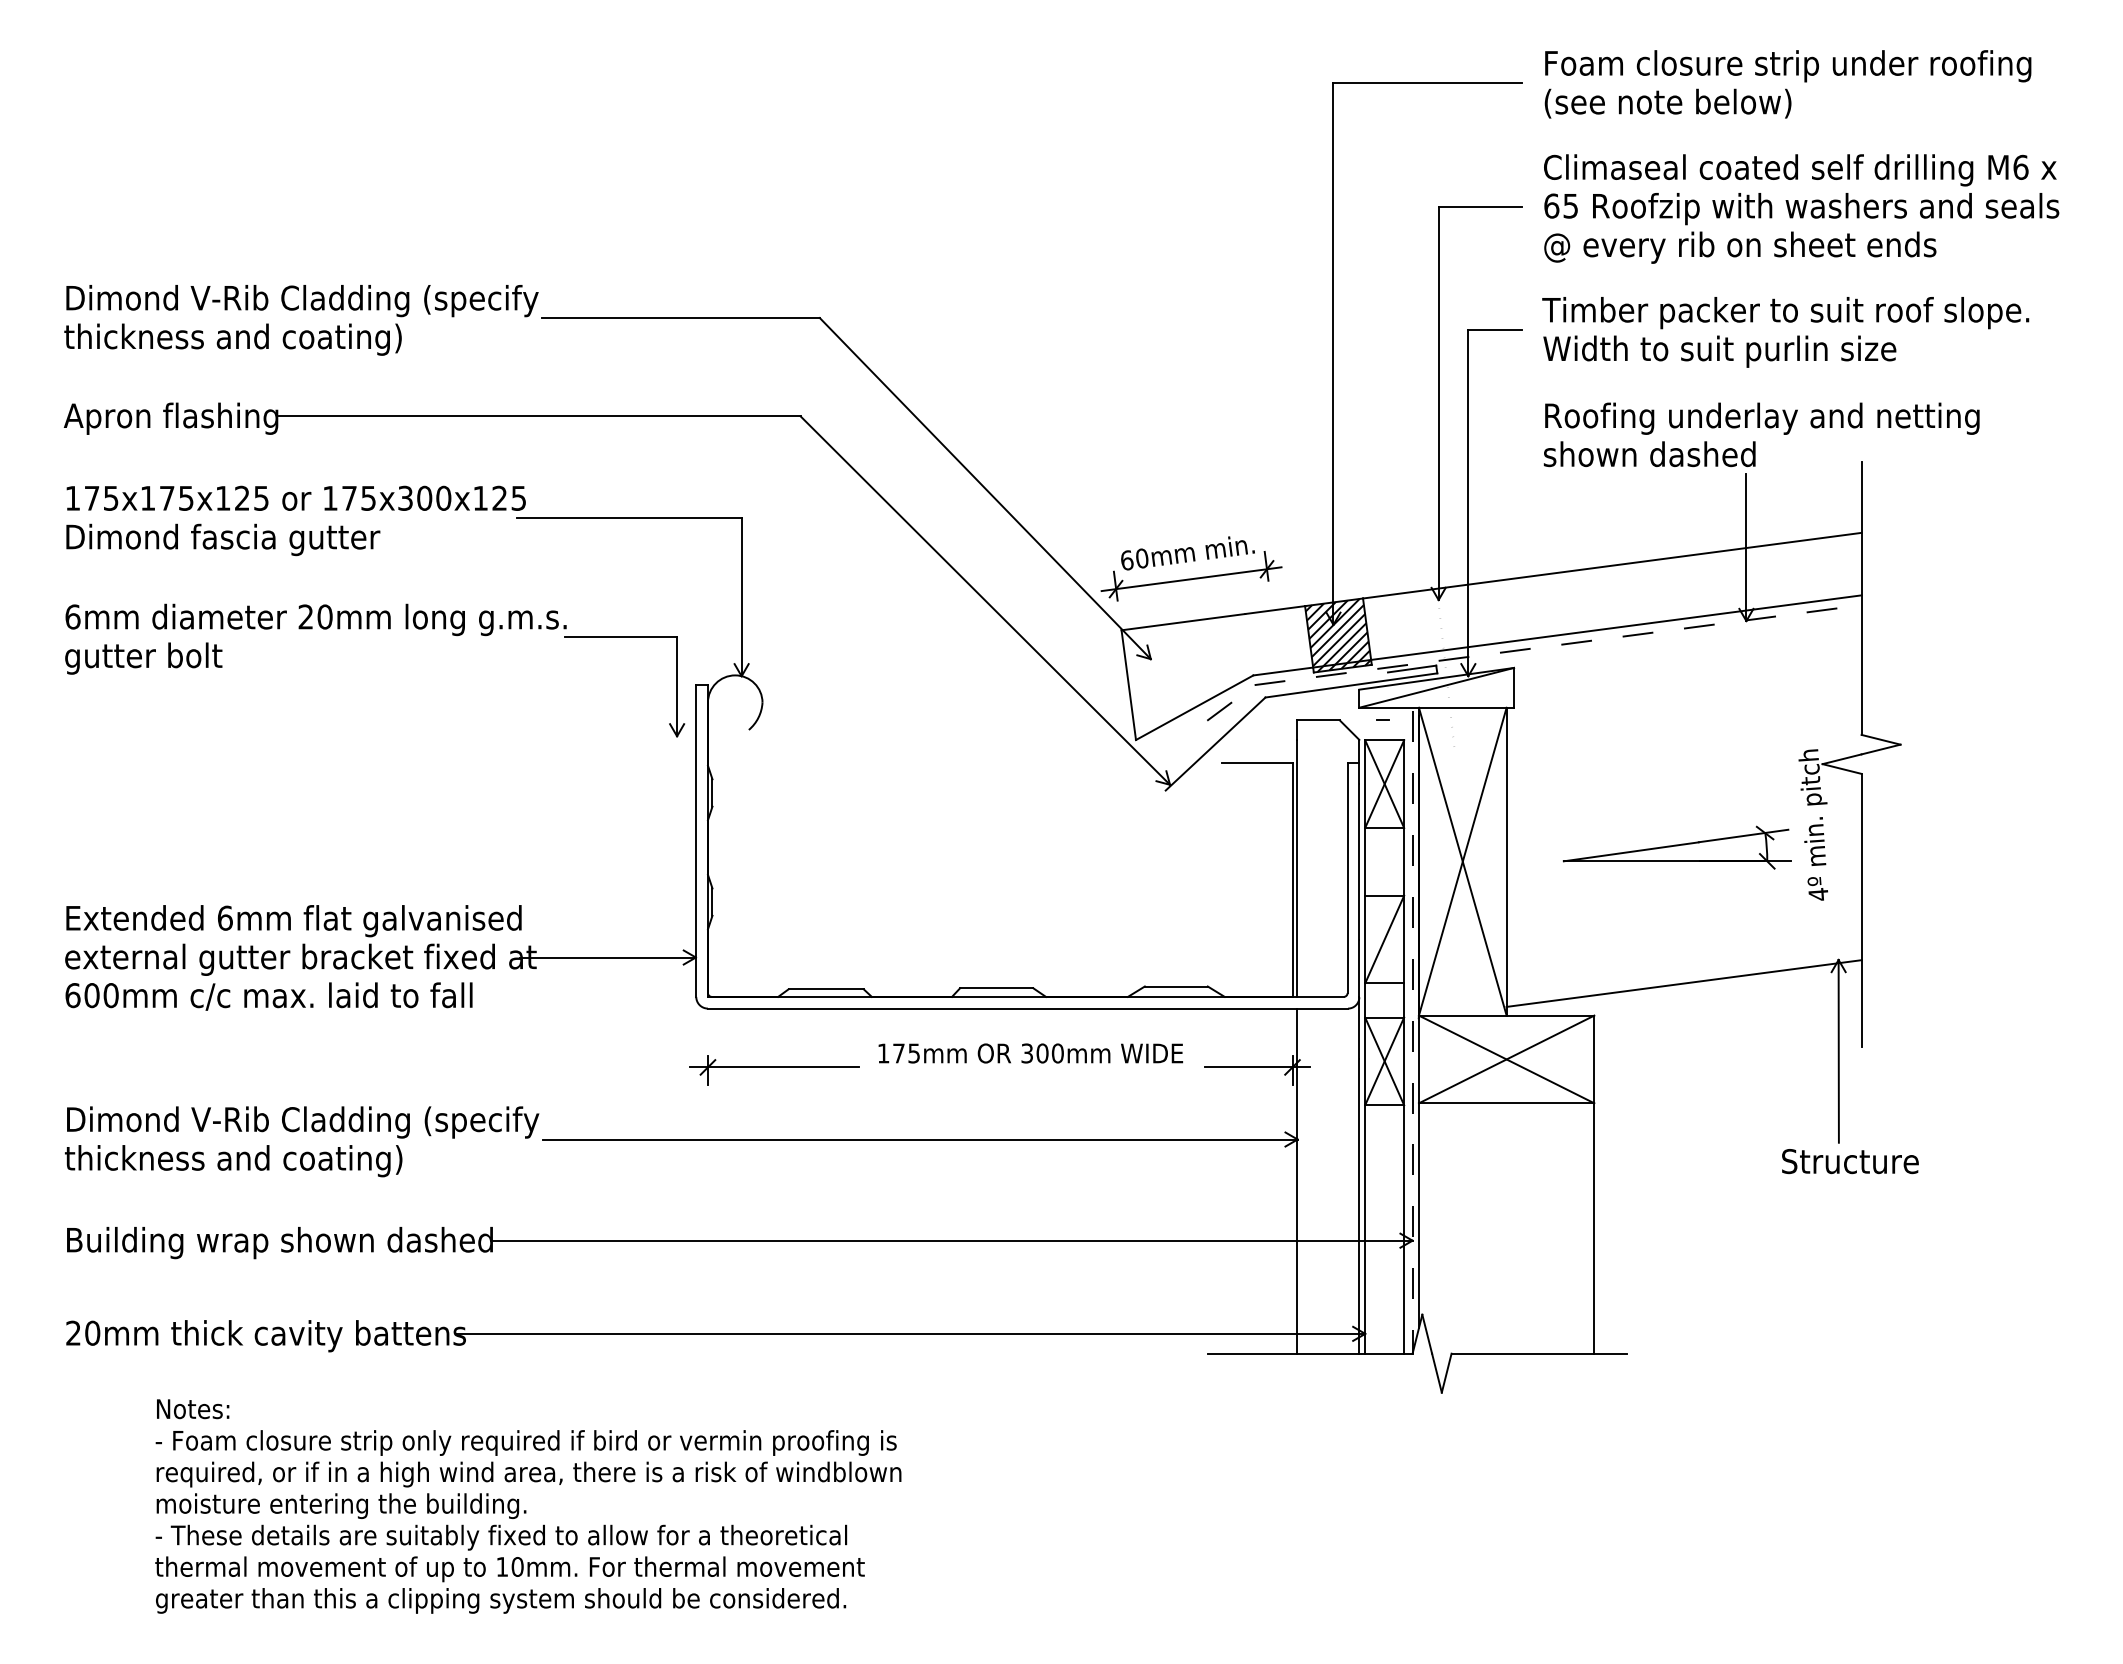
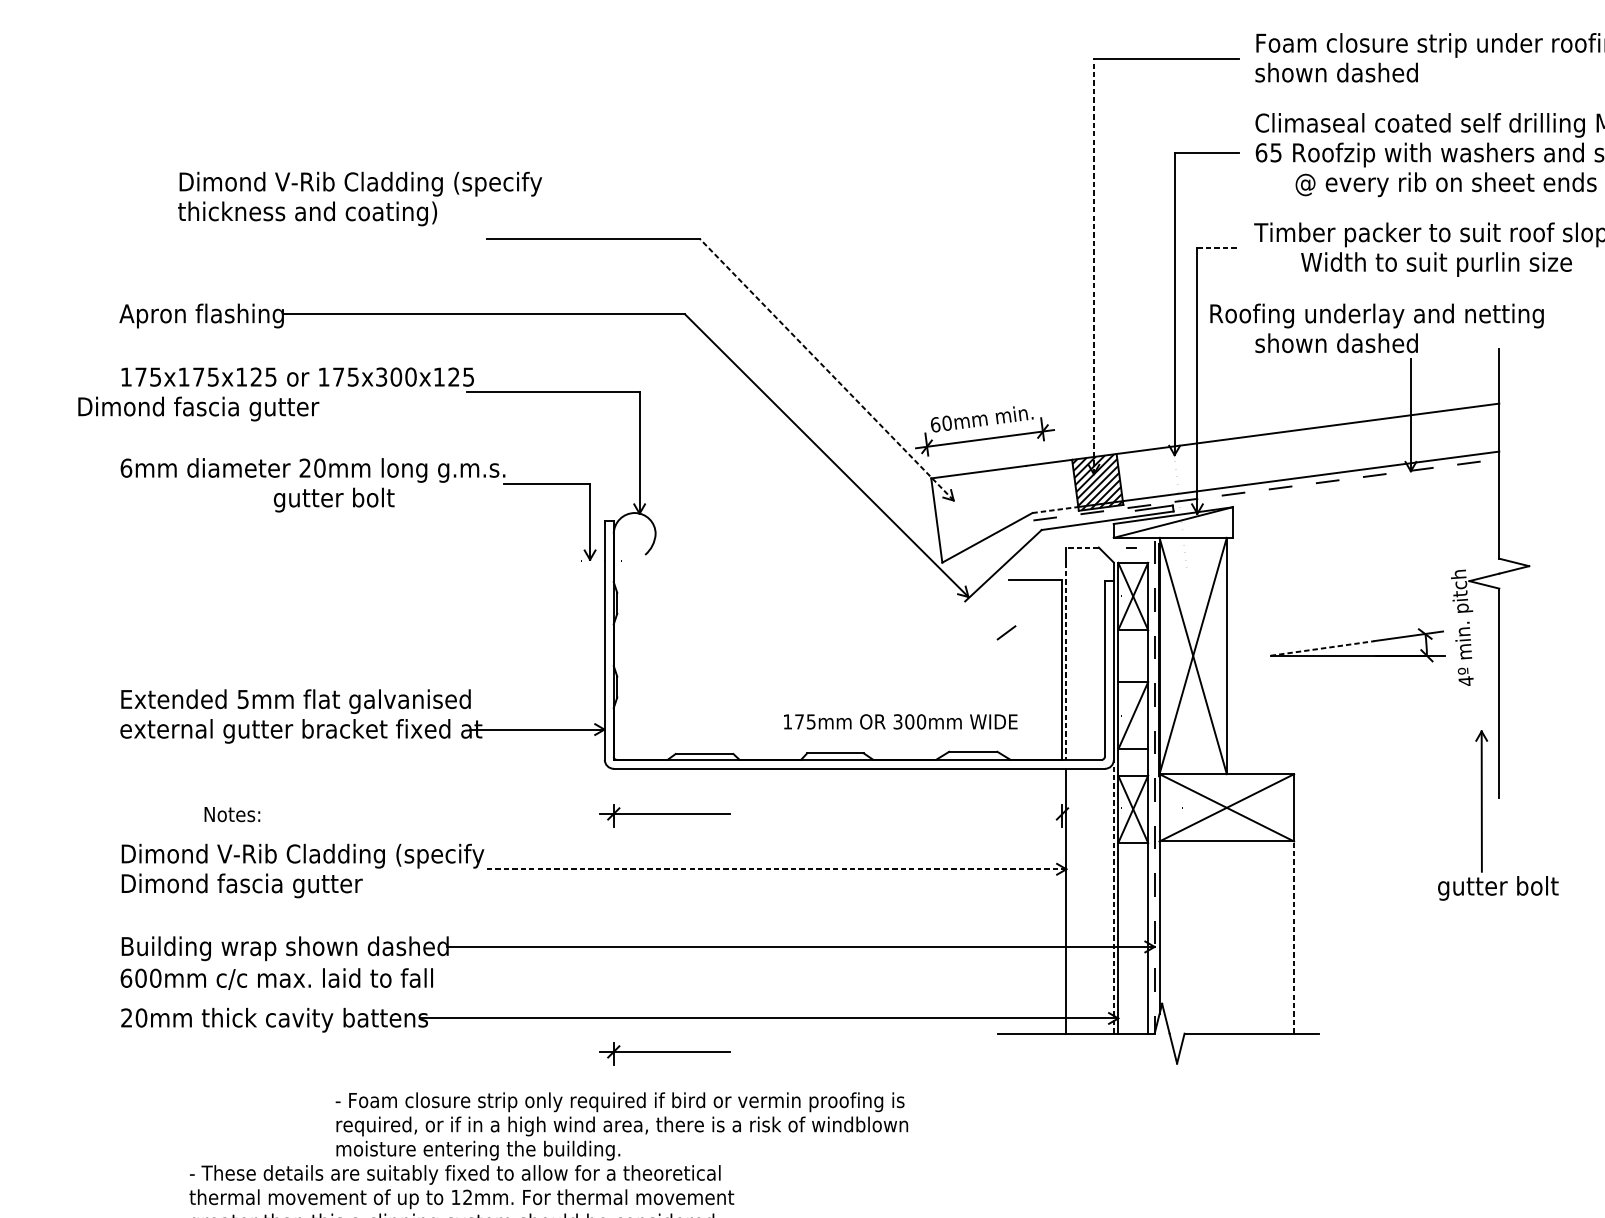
text: (1667, 103) -> (1350, 74), (see note below) -> shown dashed
text: (1740, 247) -> (1446, 184), moved
text: (301, 320) -> (360, 199), moved
line: (1495, 330) -> (1218, 248), solid -> dashed
text: (1719, 351) -> (1436, 264), moved
line: (1333, 354) -> (1093, 266), solid -> dashed
text: (1762, 418) -> (1377, 315), moved
line: (985, 488) -> (826, 369), solid -> dashed
text: (223, 539) -> (198, 408), moved
text: (143, 658) -> (334, 500), moved
line: (1283, 671) -> (1055, 510), solid -> dashed
line: (1219, 711) -> (1006, 632), moved
line: (1318, 720) -> (1082, 547), solid -> dashed
line: (1631, 851) -> (1322, 648), solid -> dashed
line: (1297, 868) -> (1066, 661), solid -> dashed
text: (224, 917) -> (242, 698), 6mm -> 5mm
line: (1683, 983) -> (1362, 749), removed
text: (268, 996) -> (276, 979), moved
text: (1030, 1053) -> (900, 721), moved
line: (1257, 1067) -> (1035, 814), removed
line: (919, 1139) -> (776, 869), solid -> dashed
text: (233, 1161) -> (249, 886), thickness and coating) -> Dimond fascia gutter
text: (1859, 1164) -> (1497, 888), Structure -> gutter bolt
line: (1359, 1174) -> (1113, 896), solid -> dashed
line: (1594, 1227) -> (1294, 936), solid -> dashed
part: (774, 1380) -> (664, 1054), added
text: (193, 1409) -> (232, 814), moved
text: (528, 1474) -> (621, 1126), moved
text: (517, 1566) -> (467, 1197), 10mm. -> 12mm.

